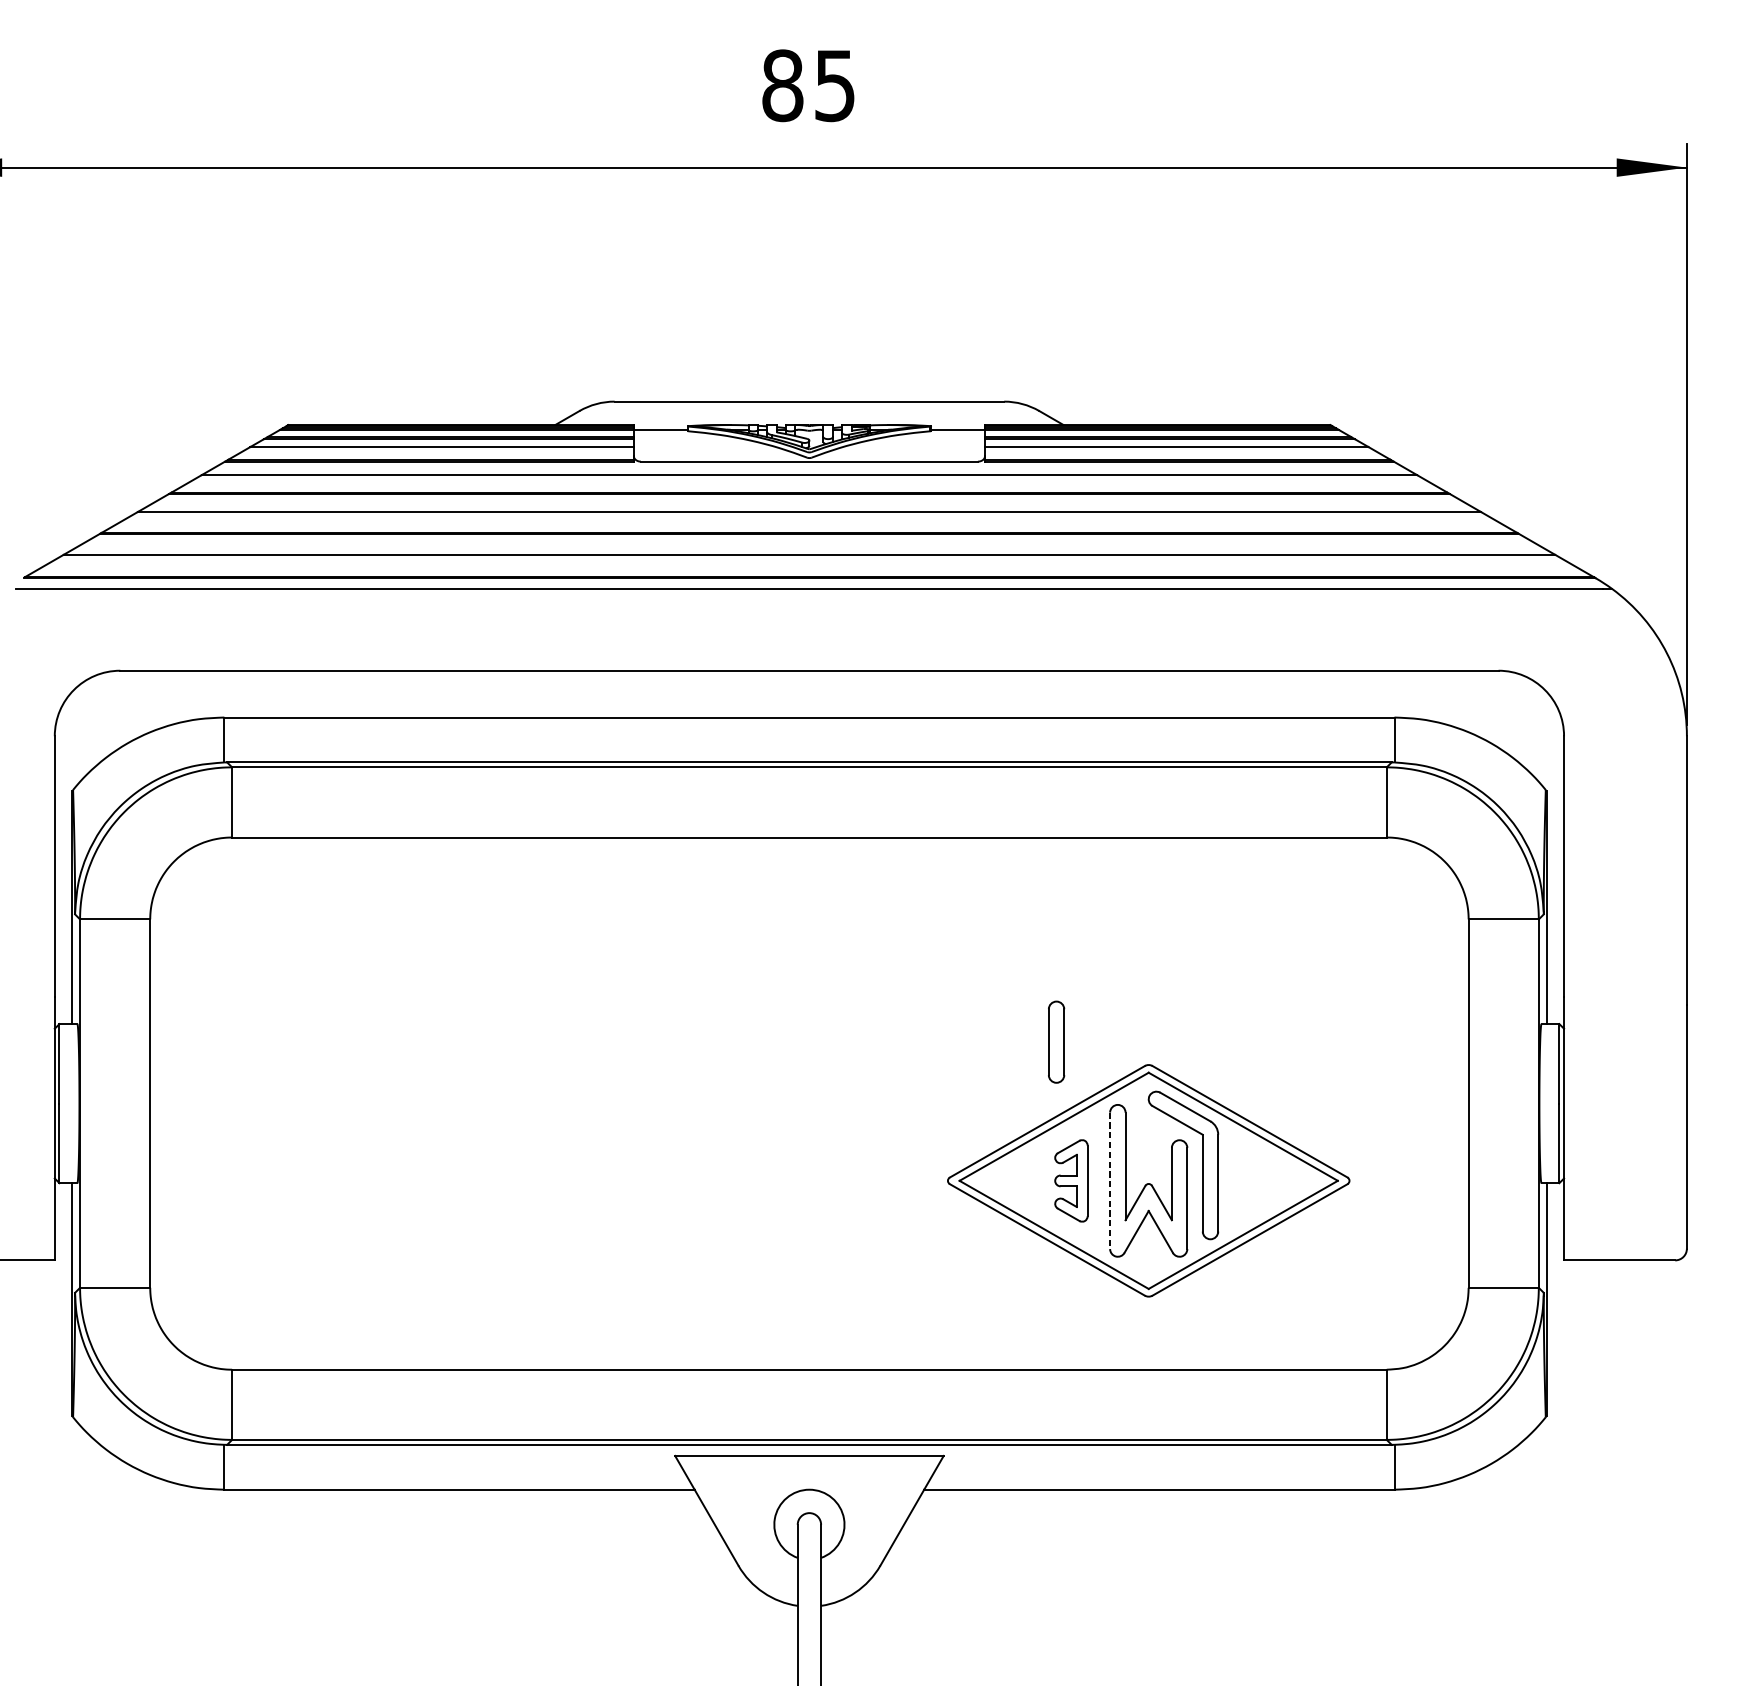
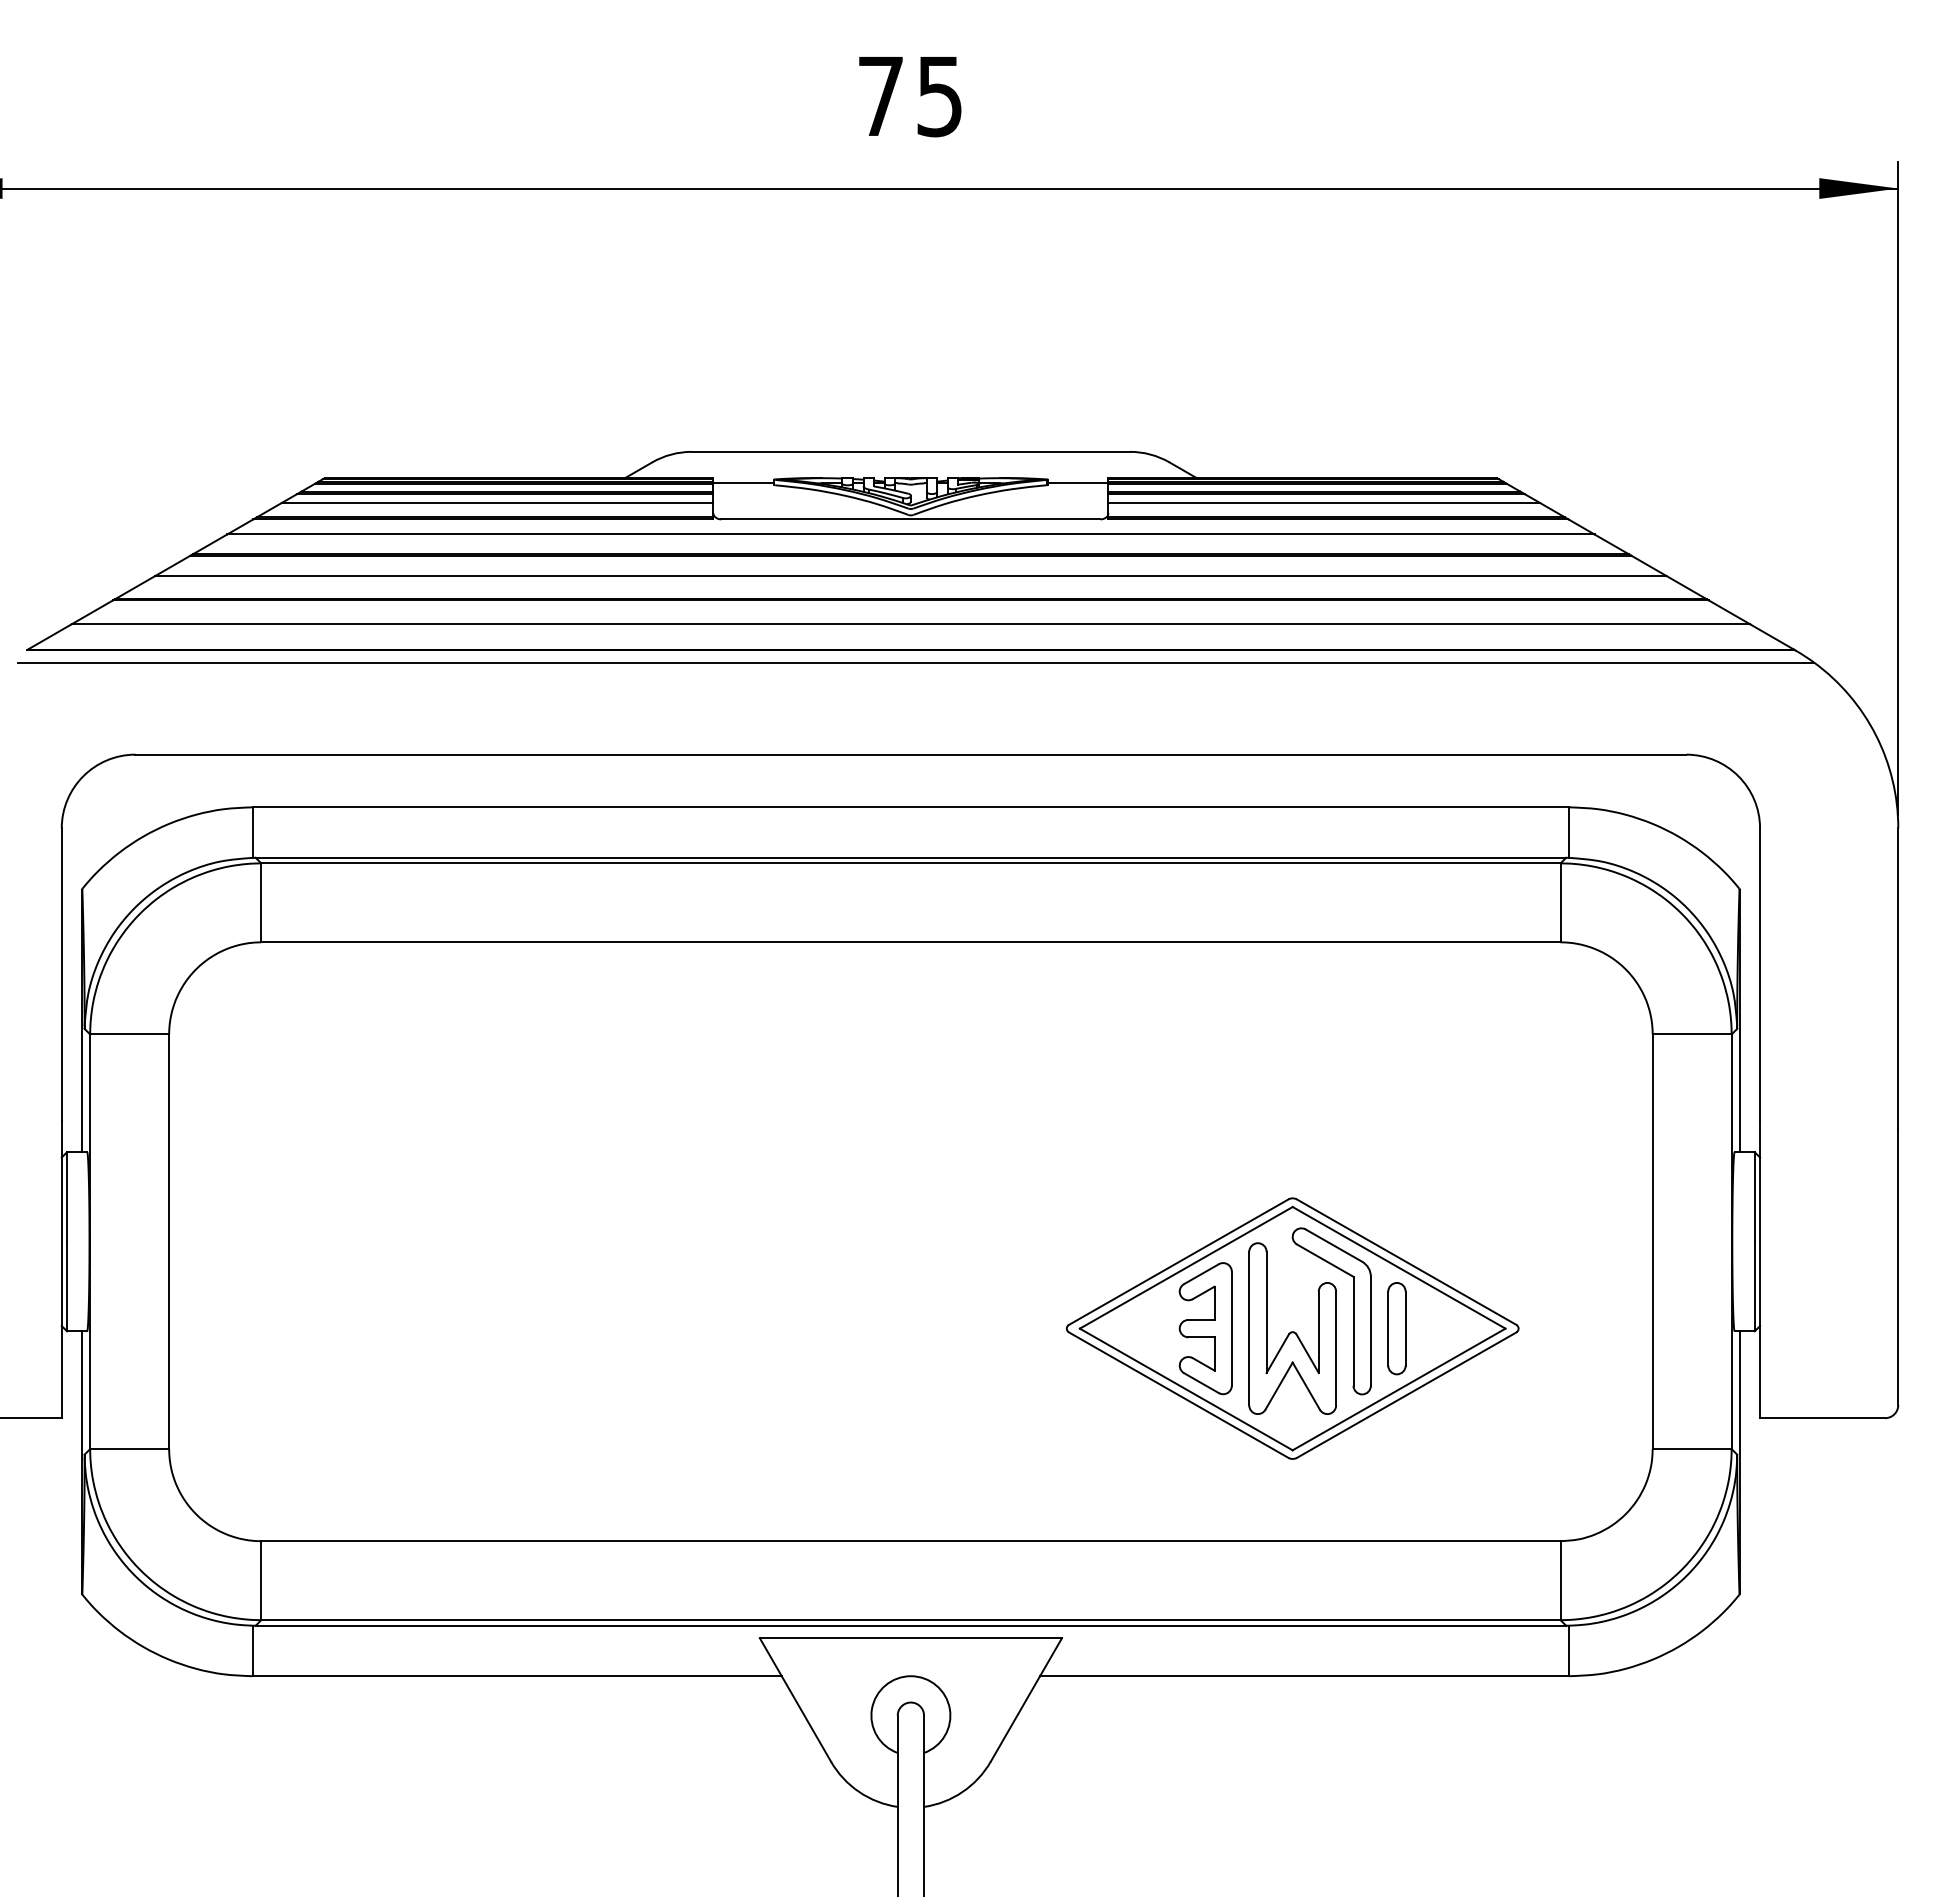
text: (783, 85) -> (881, 96), 85 -> 75
part: (1056, 1042) -> (1396, 1328), moved
part: (1071, 1180) -> (1205, 1328), size x1.43
line: (1110, 1180) -> (1249, 1328), dashed -> solid

